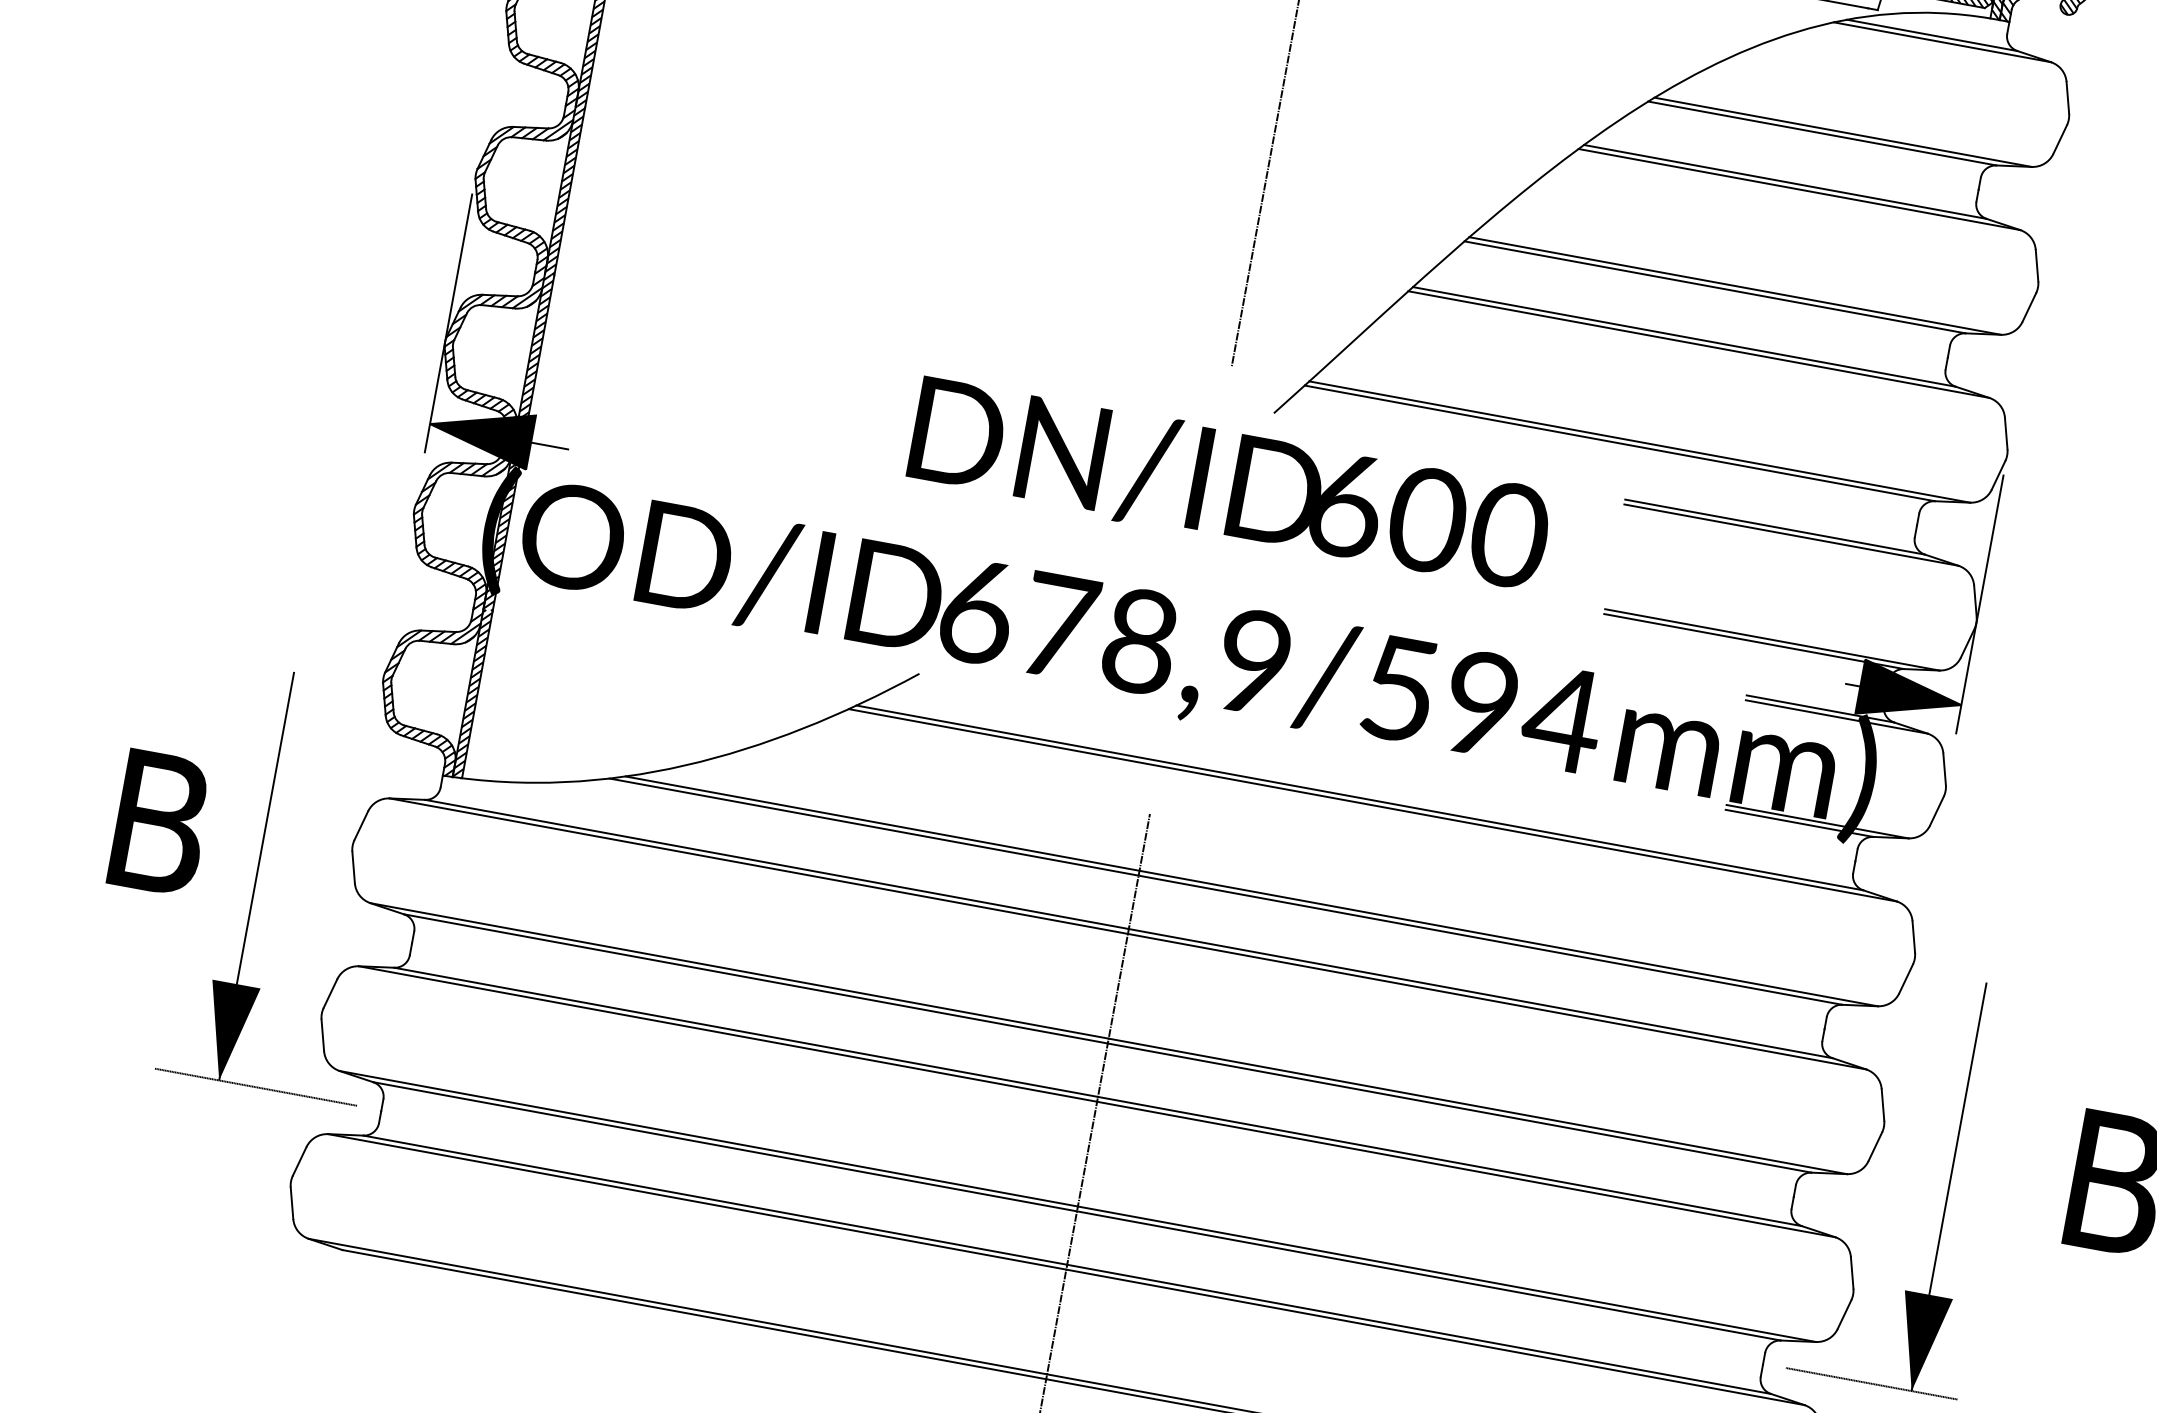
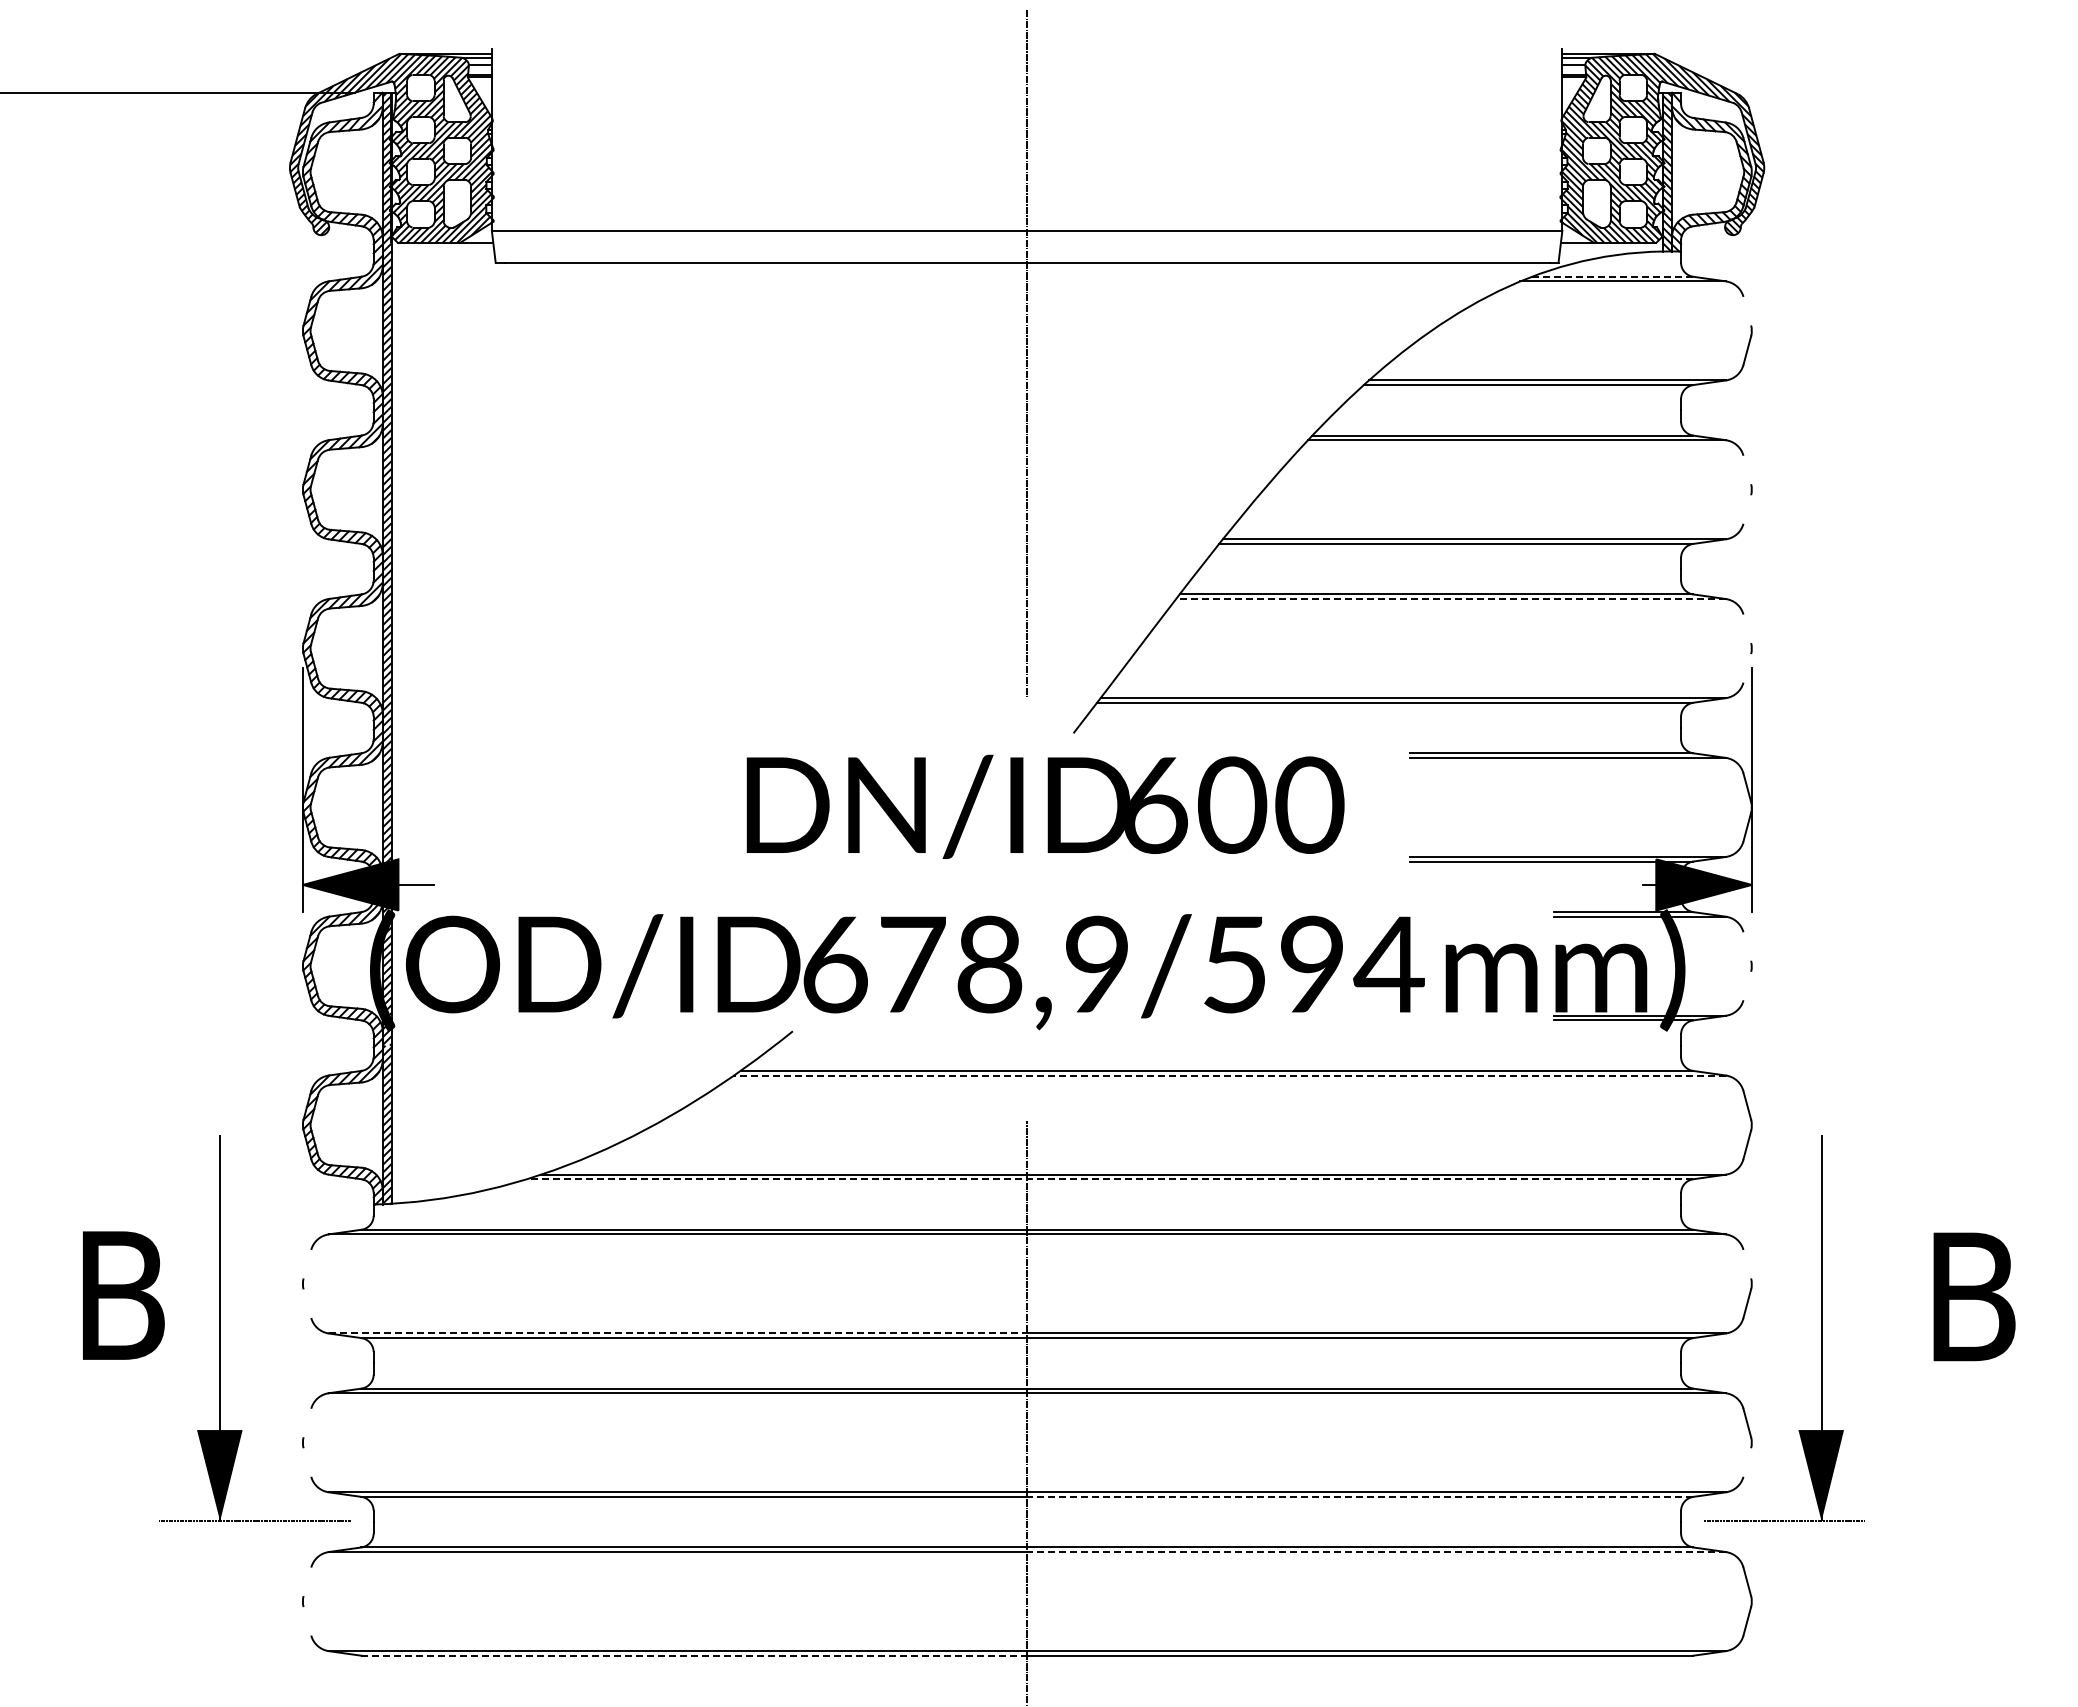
line: (1932, 35) -> (1612, 276), solid -> dashed
line: (2068, 97) -> (1747, 310), removed
line: (2037, 265) -> (1747, 469), removed
line: (2029, 307) -> (1747, 509), removed
line: (1699, 345) -> (1451, 599), solid -> dashed
line: (2006, 433) -> (1747, 628), removed
line: (1998, 475) -> (1747, 668), removed
line: (1944, 769) -> (1747, 946), removed
line: (1372, 805) -> (1229, 1075), solid -> dashed
line: (1937, 810) -> (1747, 985), removed
line: (361, 825) -> (307, 1263), removed
line: (353, 867) -> (307, 1303), removed
line: (1225, 891) -> (1109, 1179), solid -> dashed
line: (740, 970) -> (678, 1333), solid -> dashed
line: (330, 993) -> (307, 1422), removed
line: (322, 1035) -> (307, 1462), removed
line: (1883, 1104) -> (1747, 1263), removed
line: (299, 1161) -> (307, 1581), removed
line: (292, 1203) -> (307, 1621), removed
line: (1429, 1275) -> (1360, 1496), solid -> dashed
line: (694, 1314) -> (694, 1655), solid -> dashed
line: (1844, 1314) -> (1747, 1462), removed
line: (1435, 1337) -> (1376, 1552), solid -> dashed

